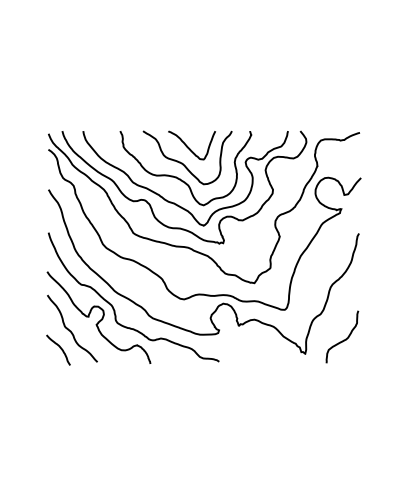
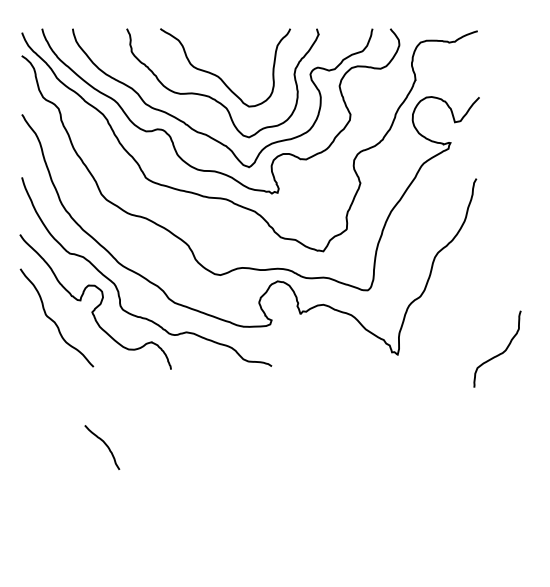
curve: (189, 147) -> (228, 52), removed
curve: (343, 339) -> (499, 352), moved
curve: (60, 349) -> (105, 446), moved

